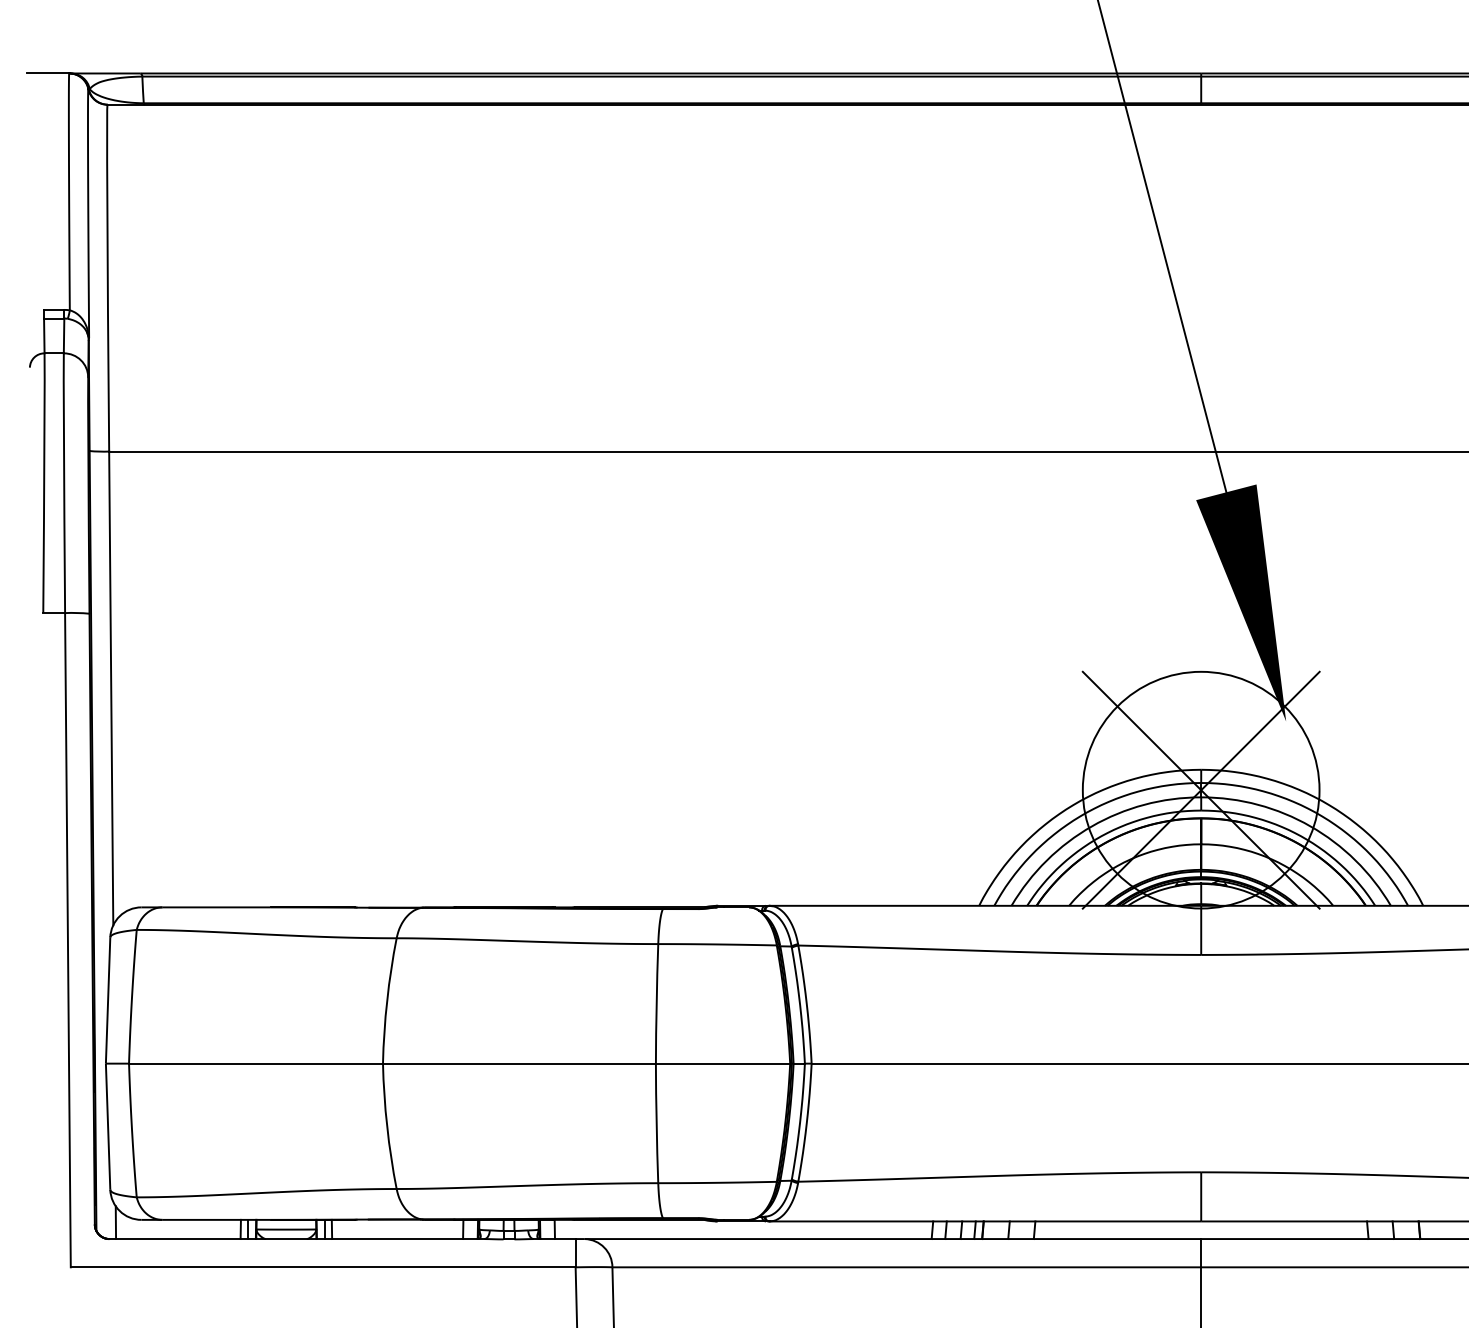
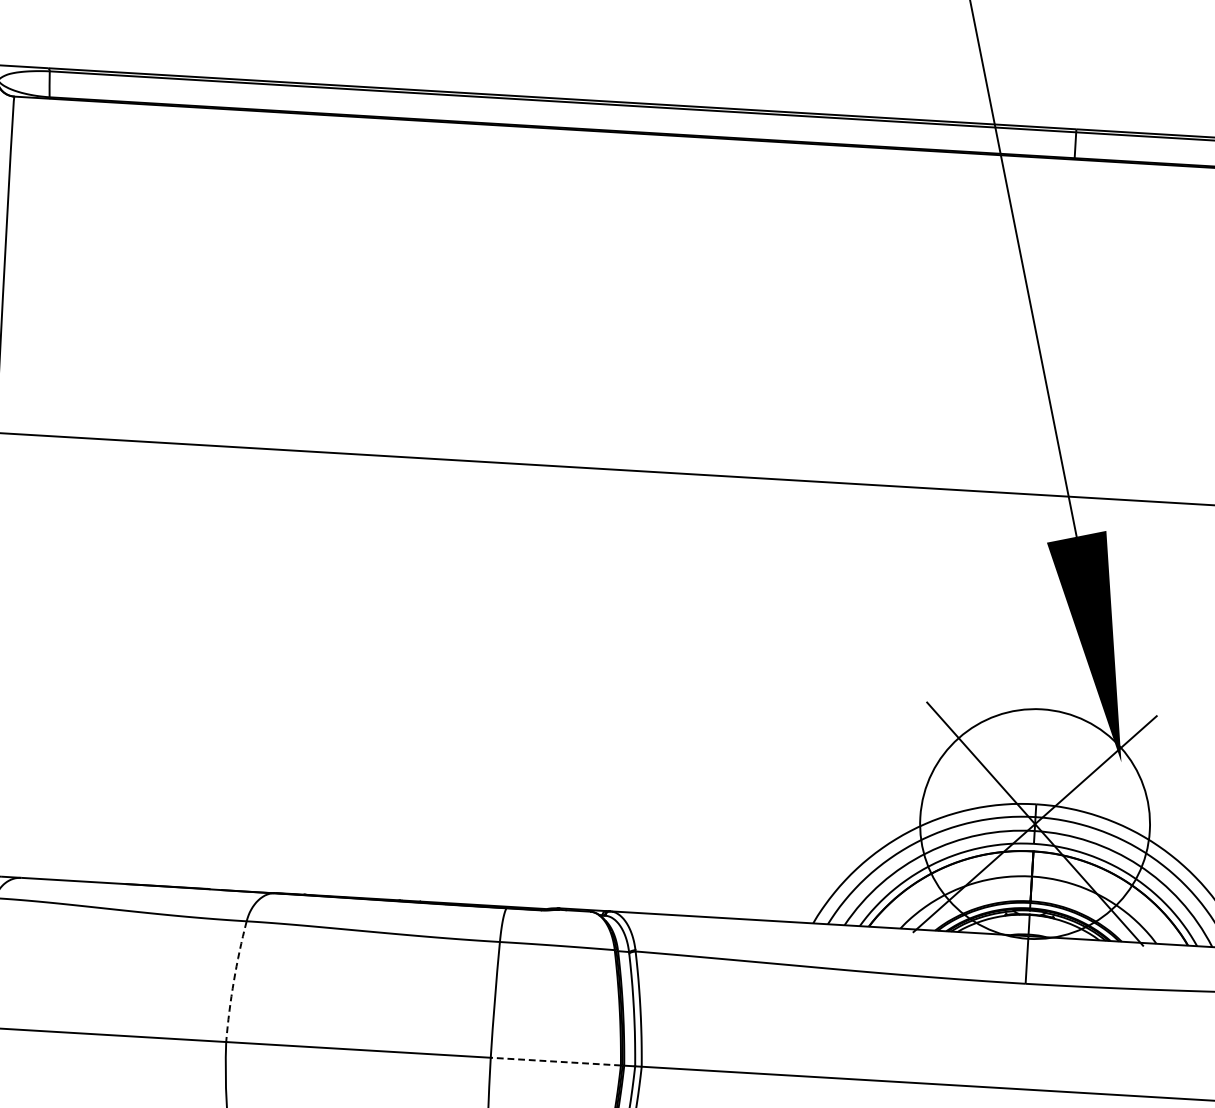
arc: (387, 1000) -> (234, 981), solid -> dashed
line: (722, 1063) -> (555, 1061), solid -> dashed

